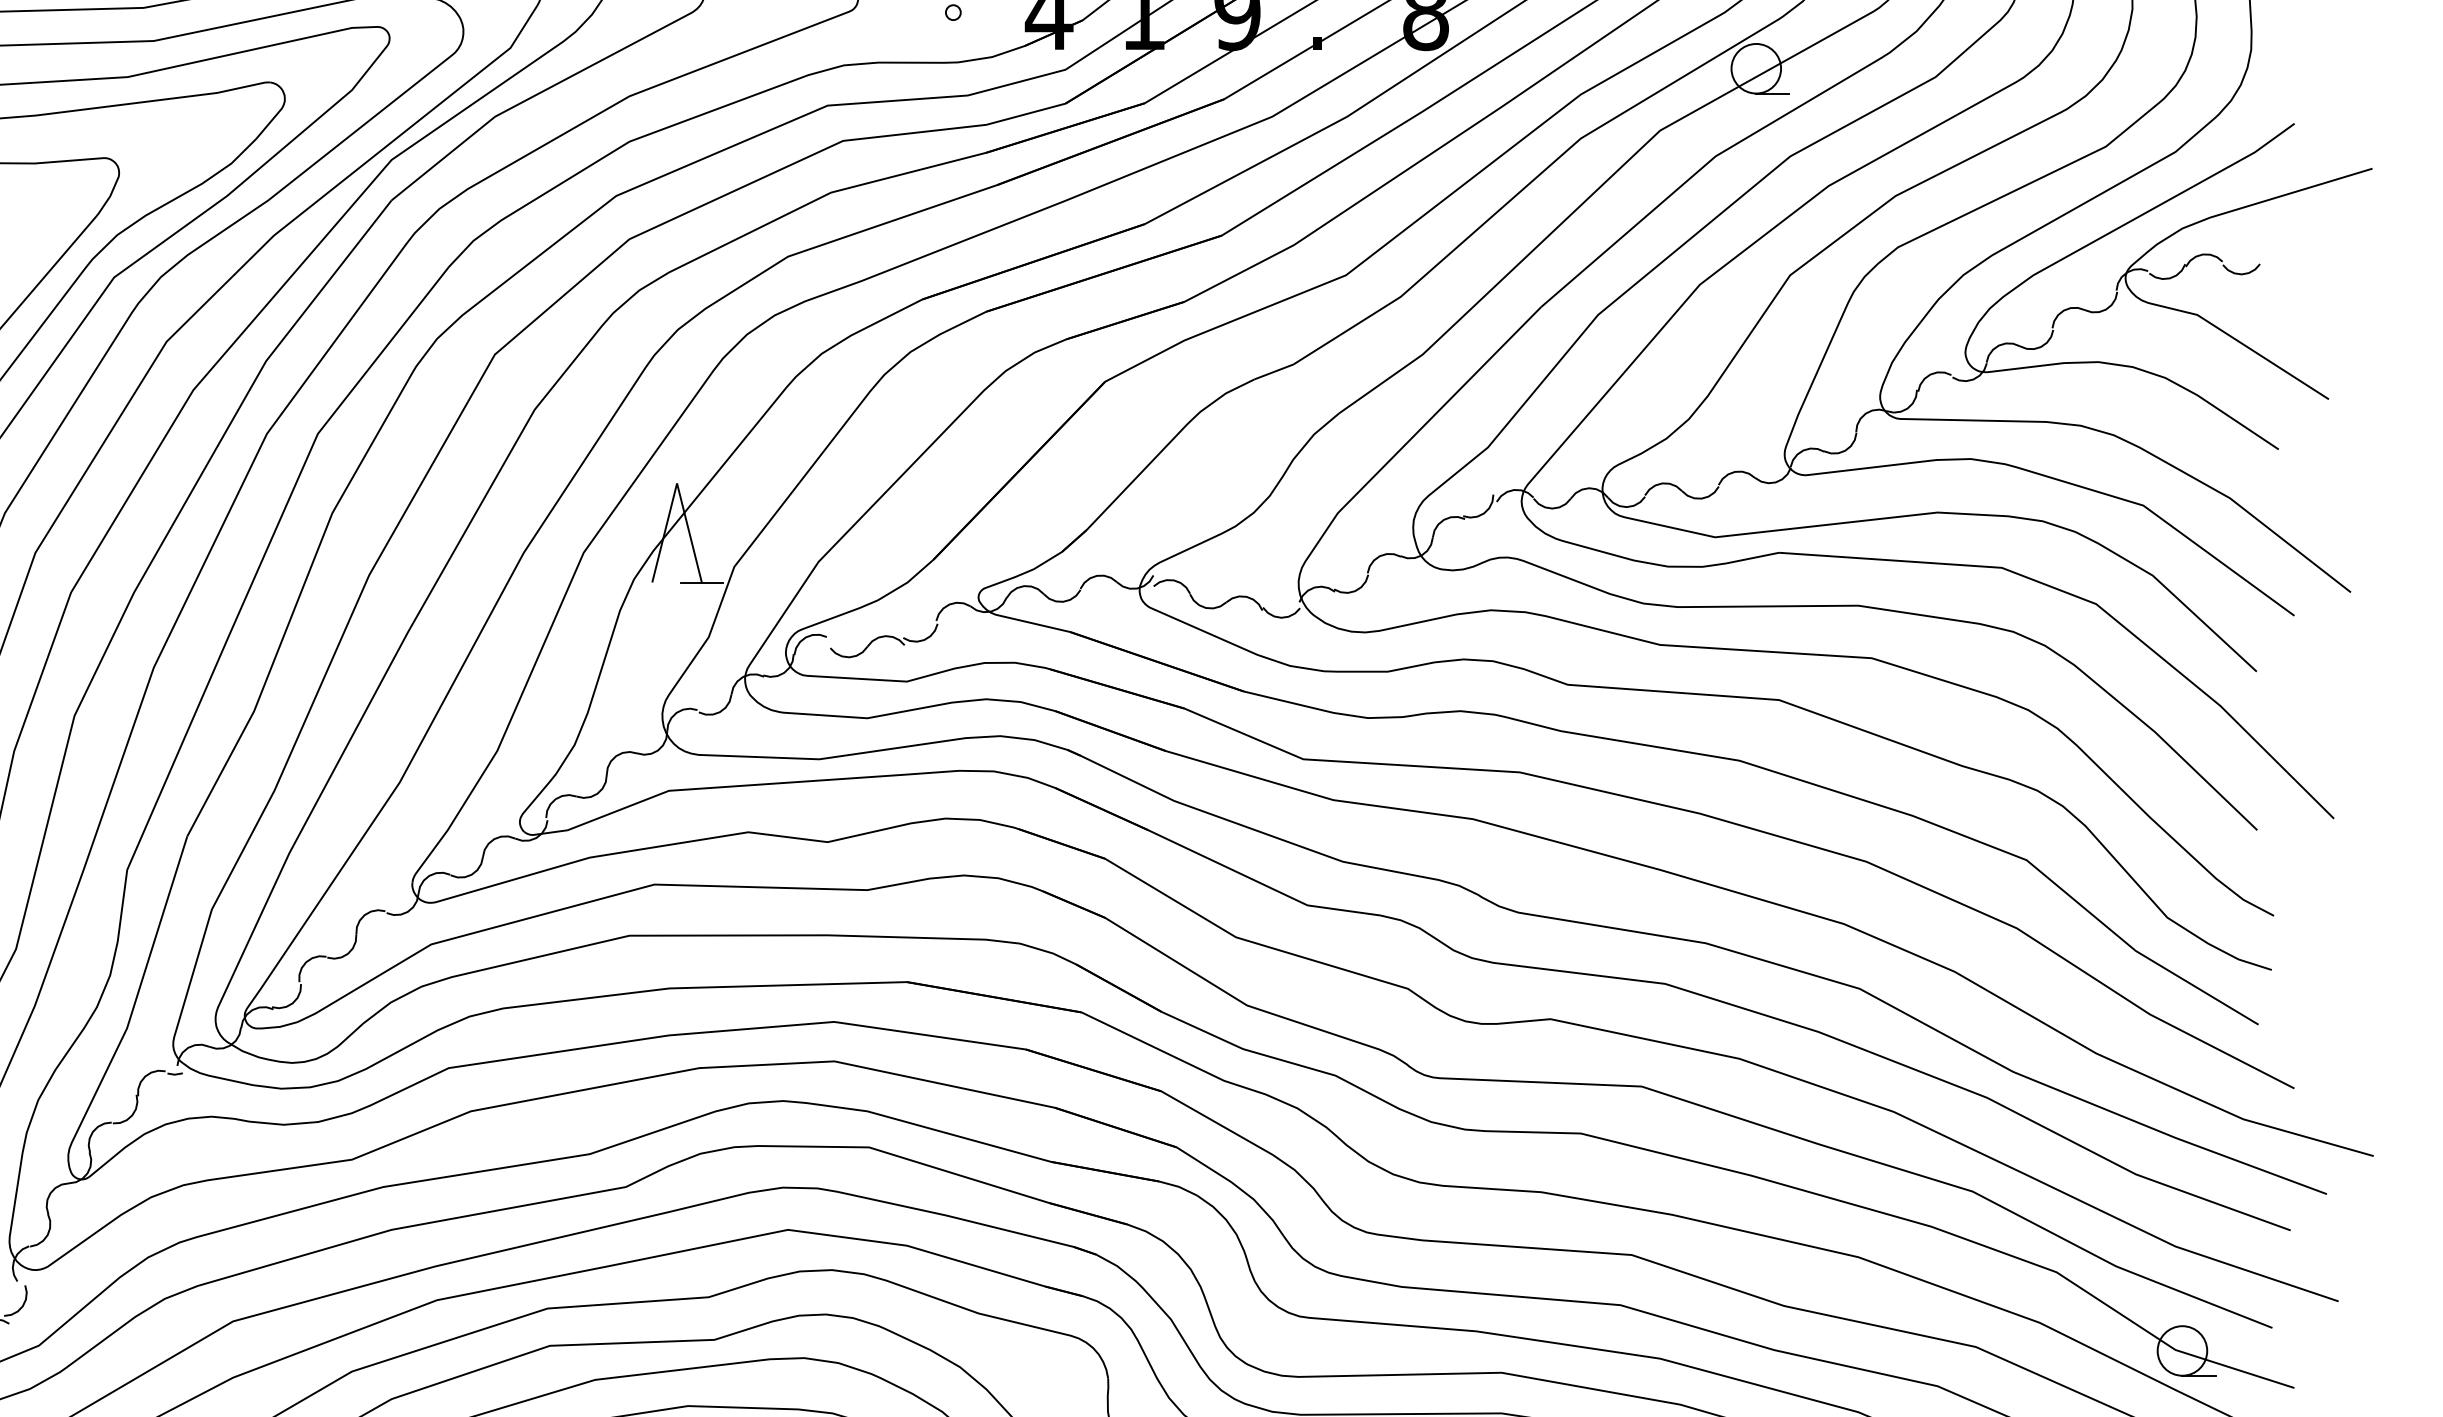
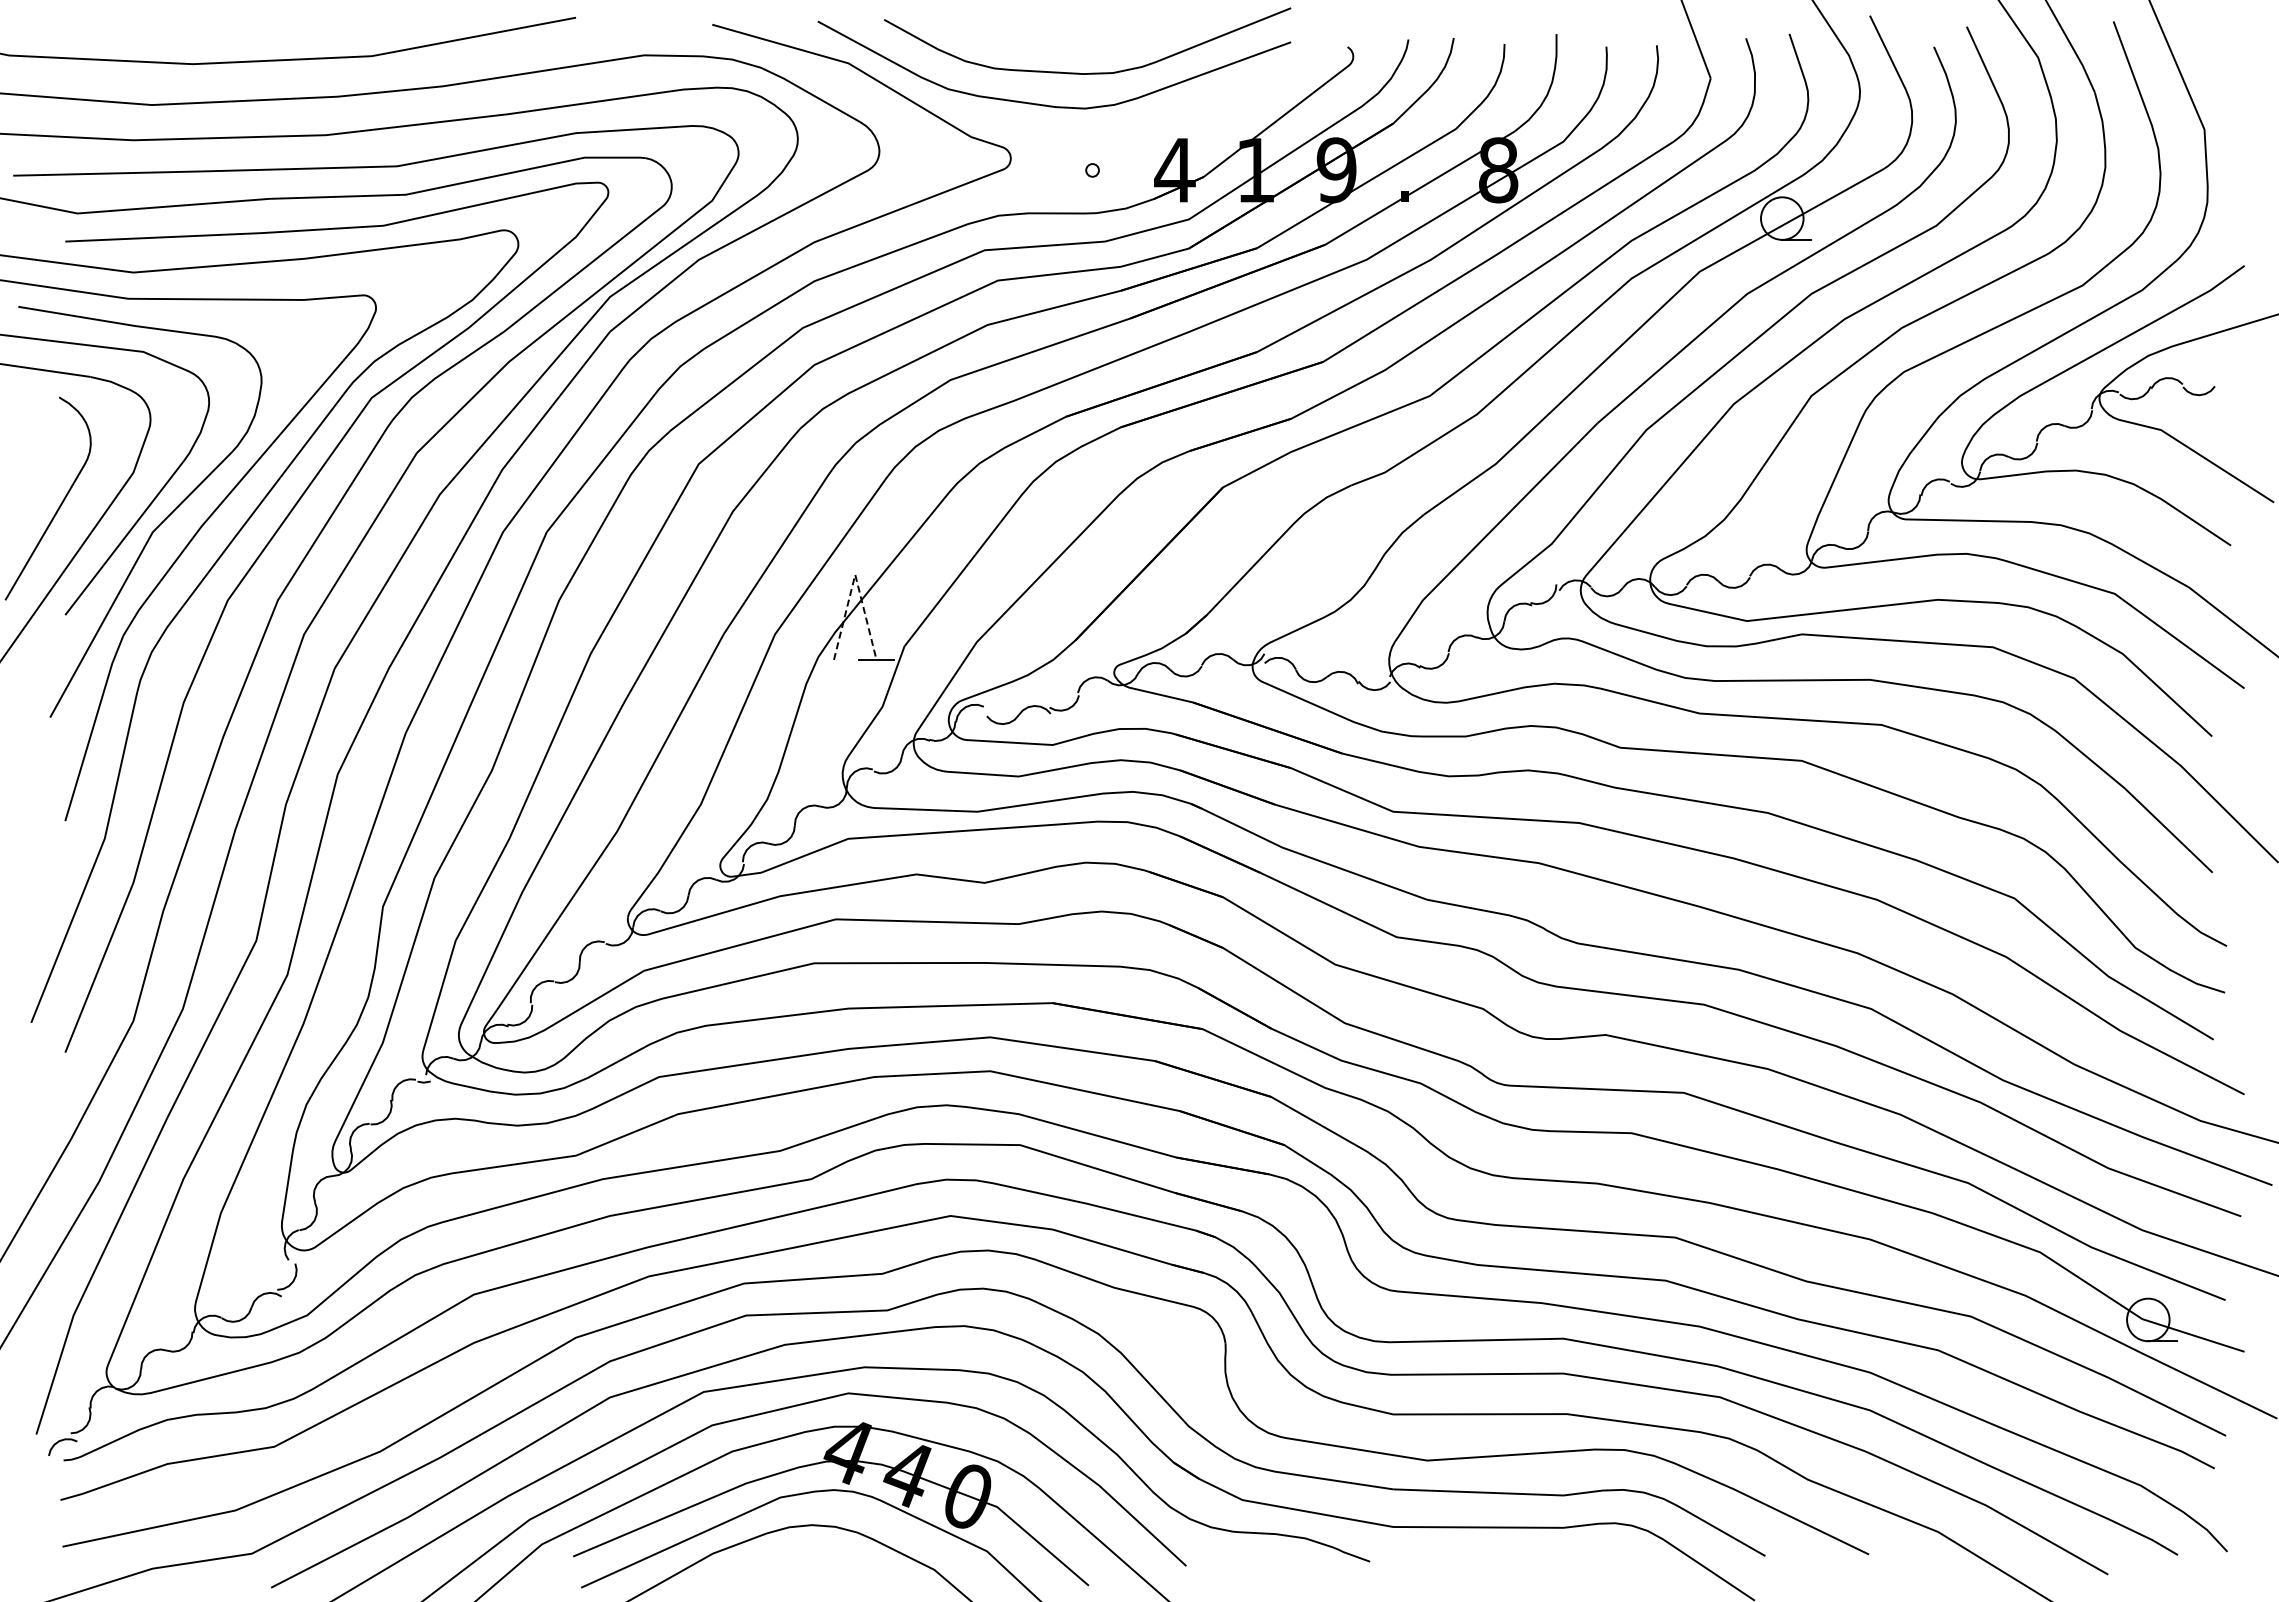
line: (677, 483) -> (855, 574), solid -> dashed

